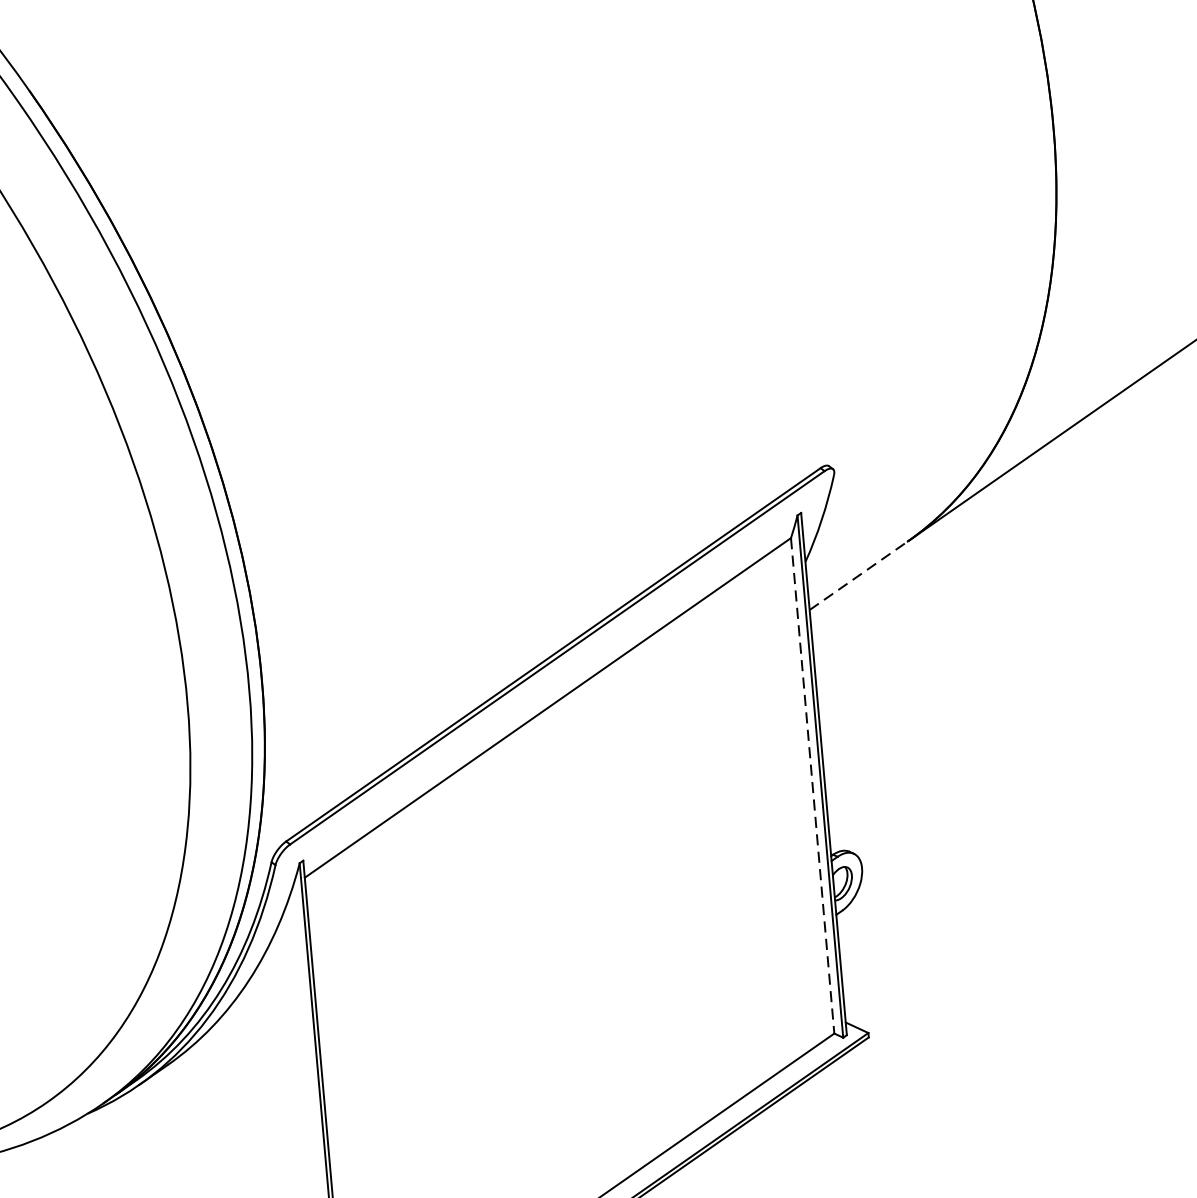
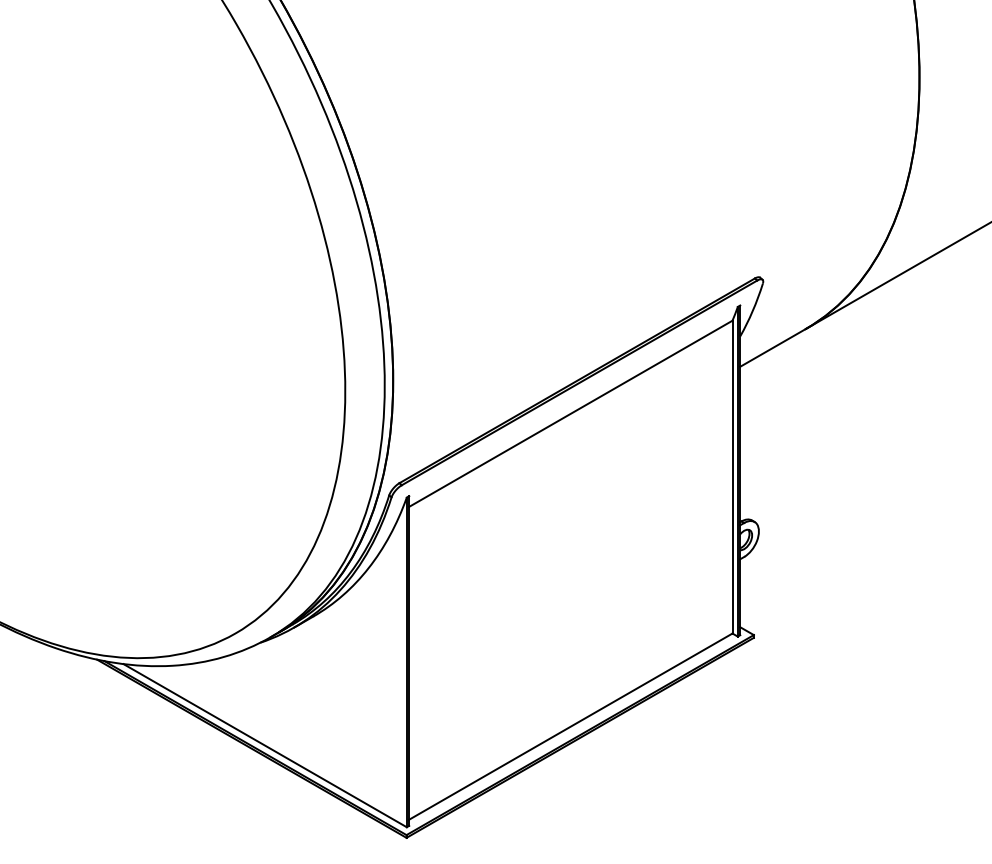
line: (858, 576) -> (772, 348), dashed -> solid
line: (812, 786) -> (732, 477), dashed -> solid

